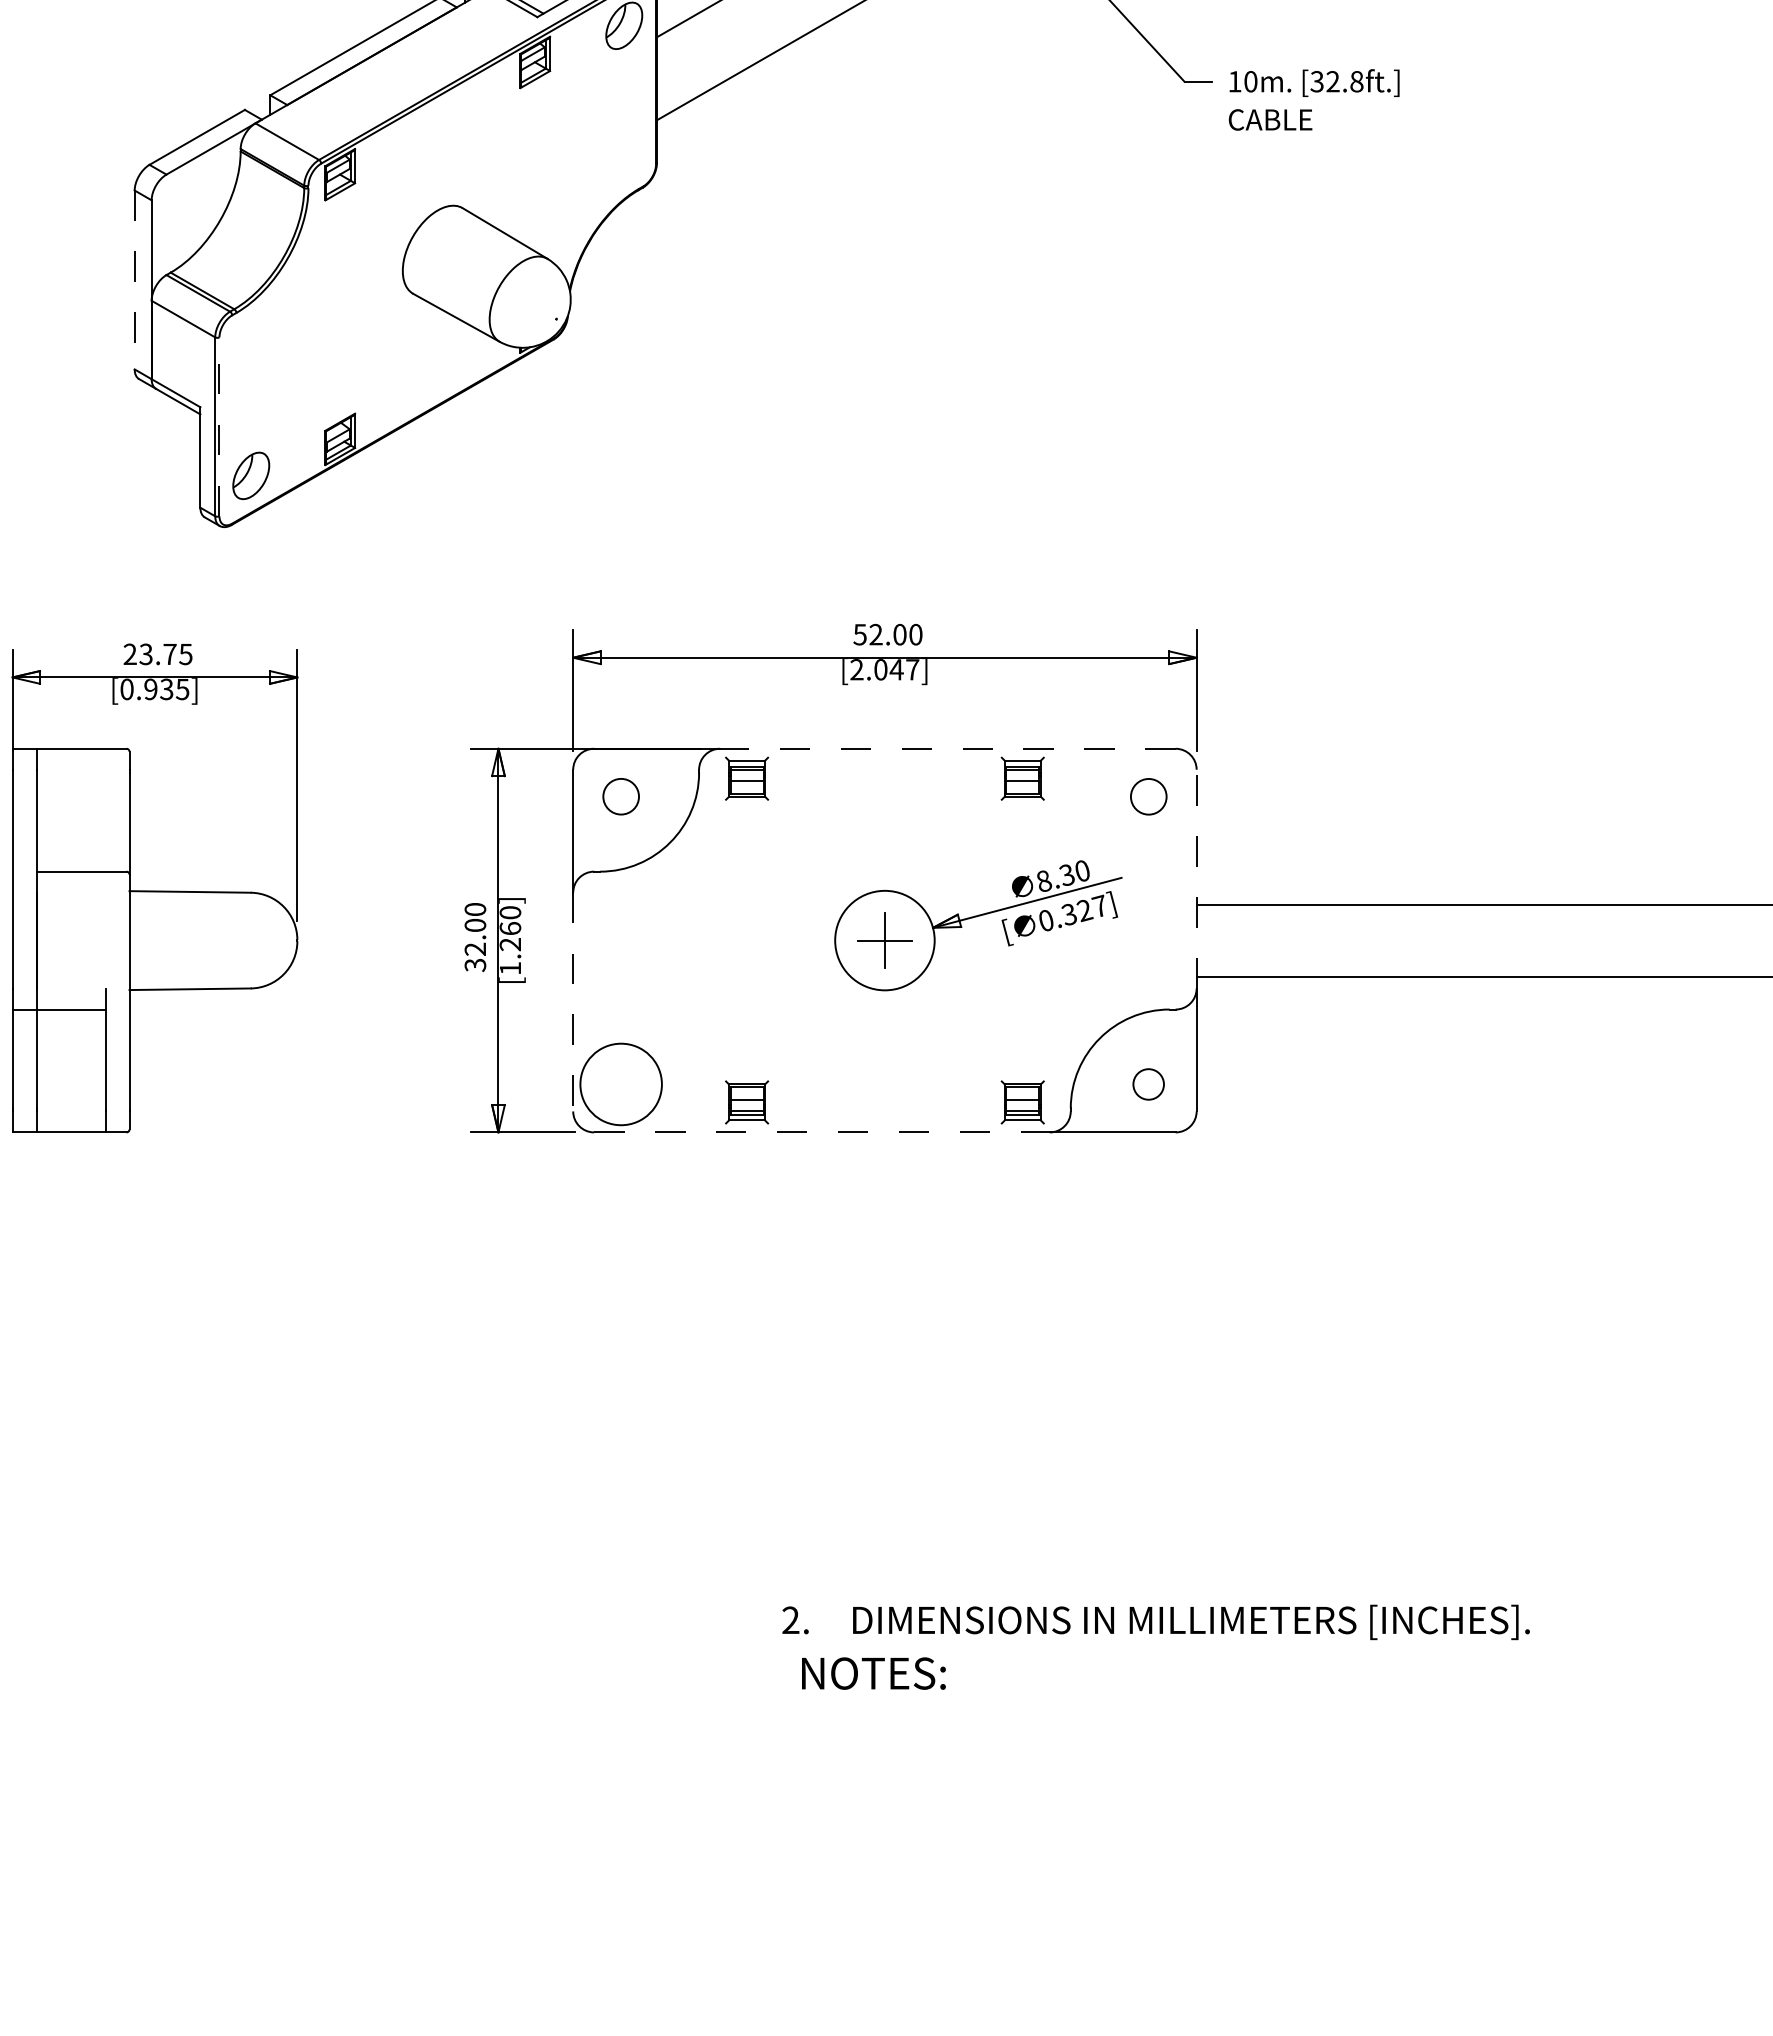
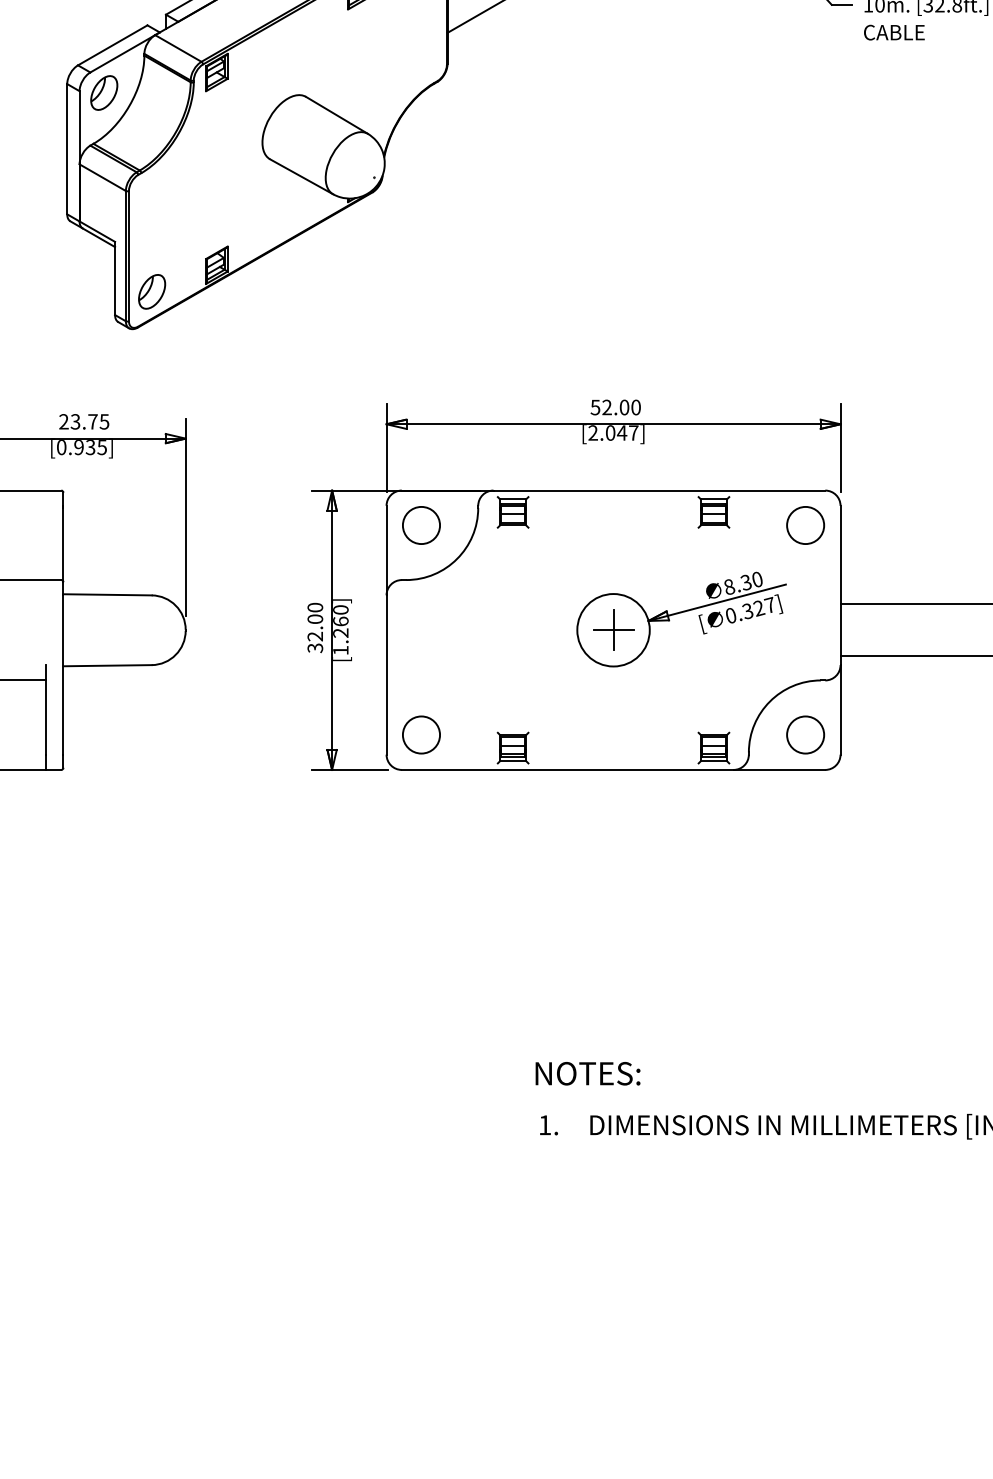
part: (185, 202) -> (104, 92), added
line: (134, 280) -> (67, 149), dashed -> solid
line: (219, 426) -> (128, 255), dashed -> solid
line: (947, 748) -> (659, 490), dashed -> solid
circle: (620, 796) -> (420, 525), size x1.43
circle: (1148, 796) -> (805, 525), size x1.43
line: (1196, 878) -> (840, 585), dashed -> solid
line: (573, 1002) -> (386, 675), dashed -> solid
circle: (620, 1083) -> (420, 734), size x0.62
circle: (1148, 1083) -> (805, 734), size x1.67
line: (821, 1132) -> (567, 770), dashed -> solid
text: (790, 1619) -> (544, 1124), 2. -> 1.
text: (873, 1673) -> (587, 1073), moved

